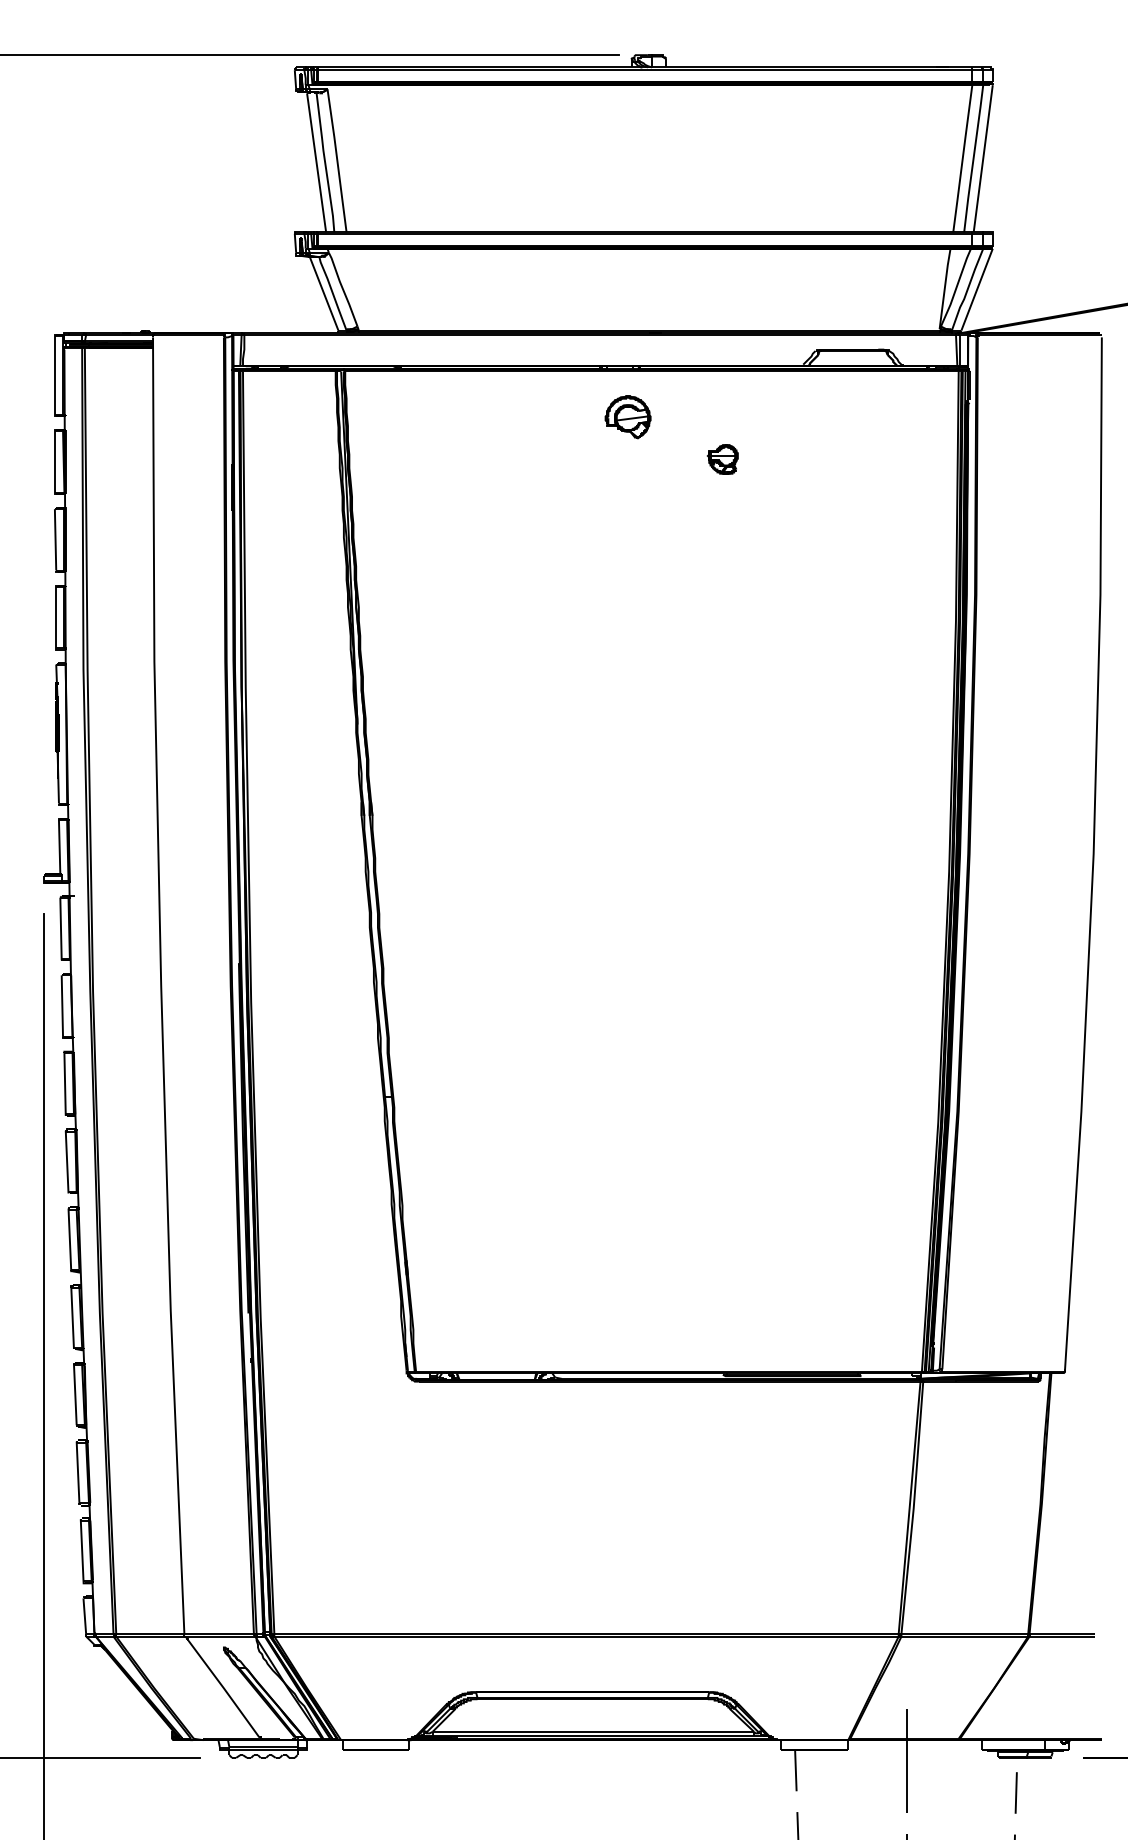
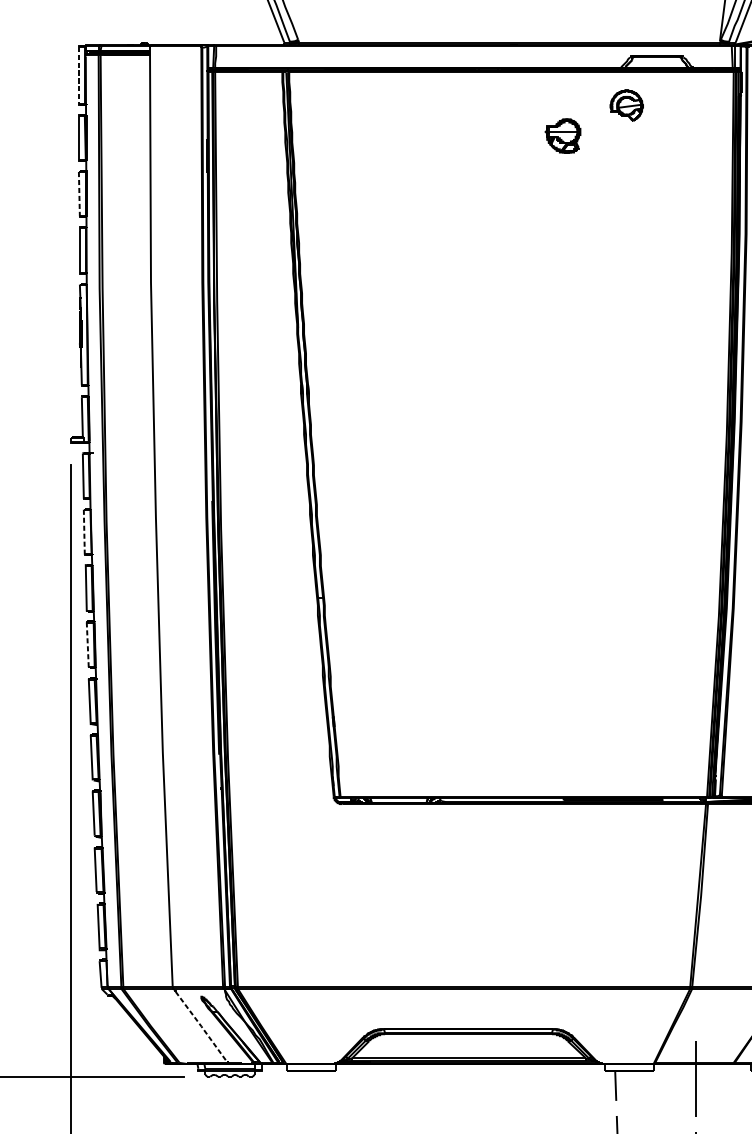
line: (54, 375) -> (78, 75), solid -> dashed
part: (627, 417) -> (626, 105), moved
part: (722, 459) -> (562, 136), size x1.6
line: (55, 539) -> (79, 193), solid -> dashed
line: (62, 1007) -> (84, 533), solid -> dashed
line: (67, 1162) -> (88, 645), solid -> dashed
line: (223, 1688) -> (201, 1026), solid -> dashed

